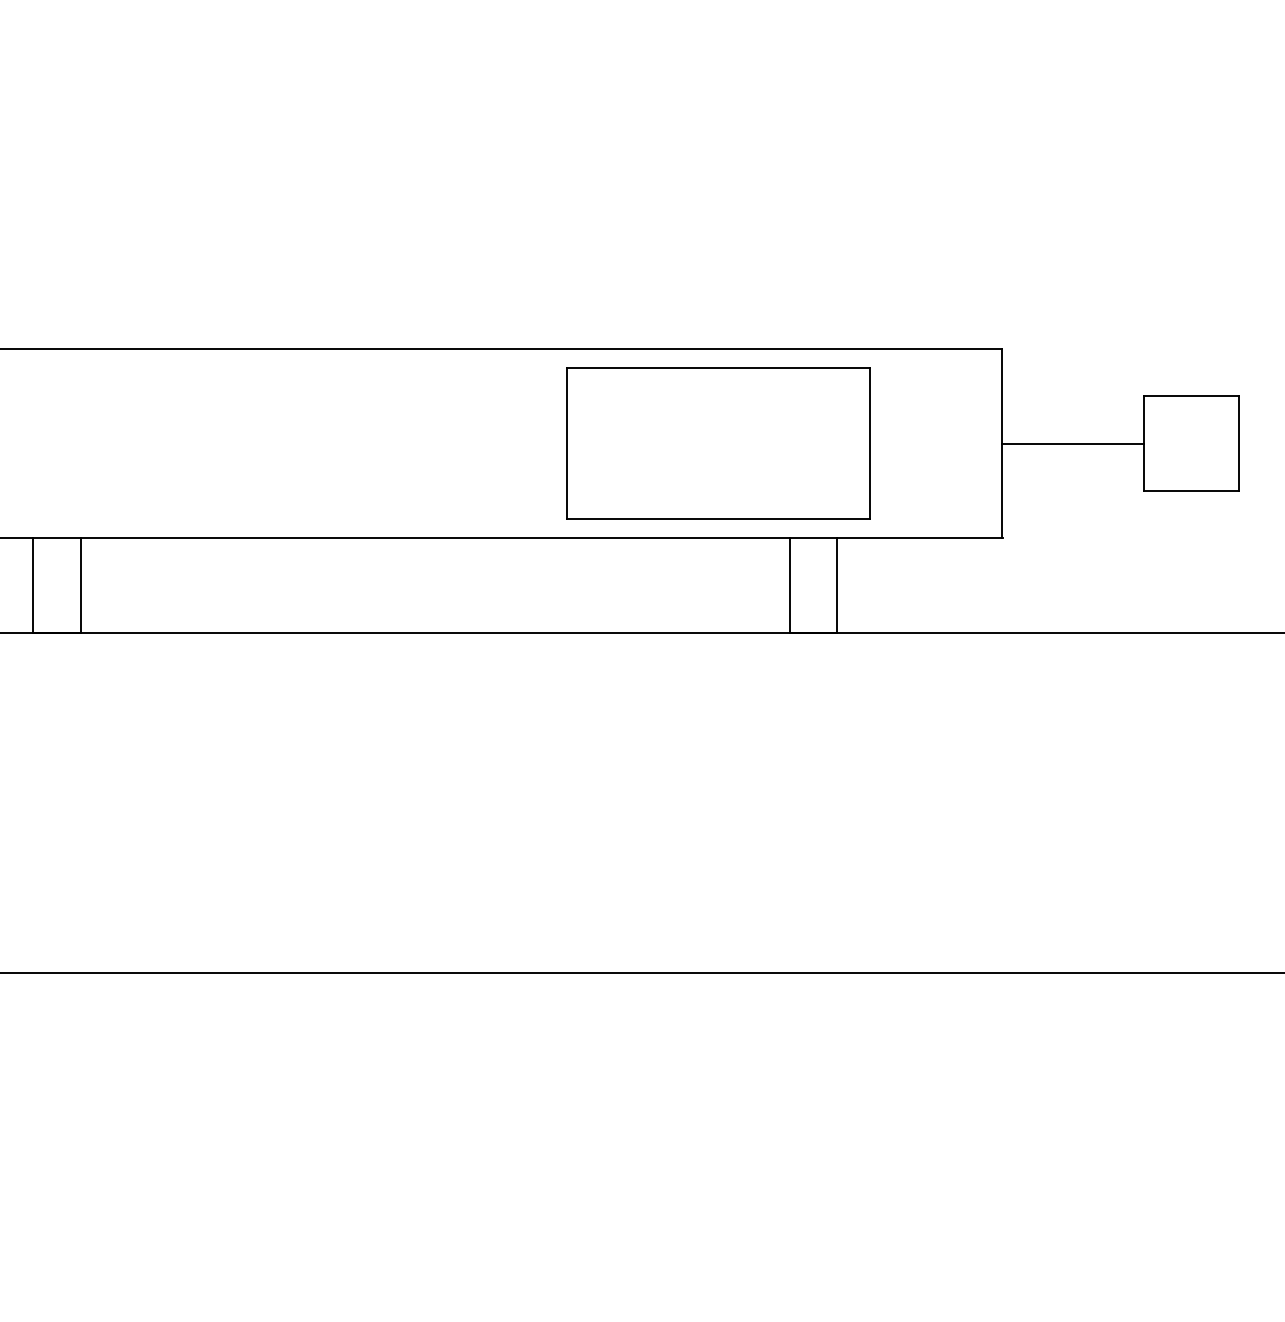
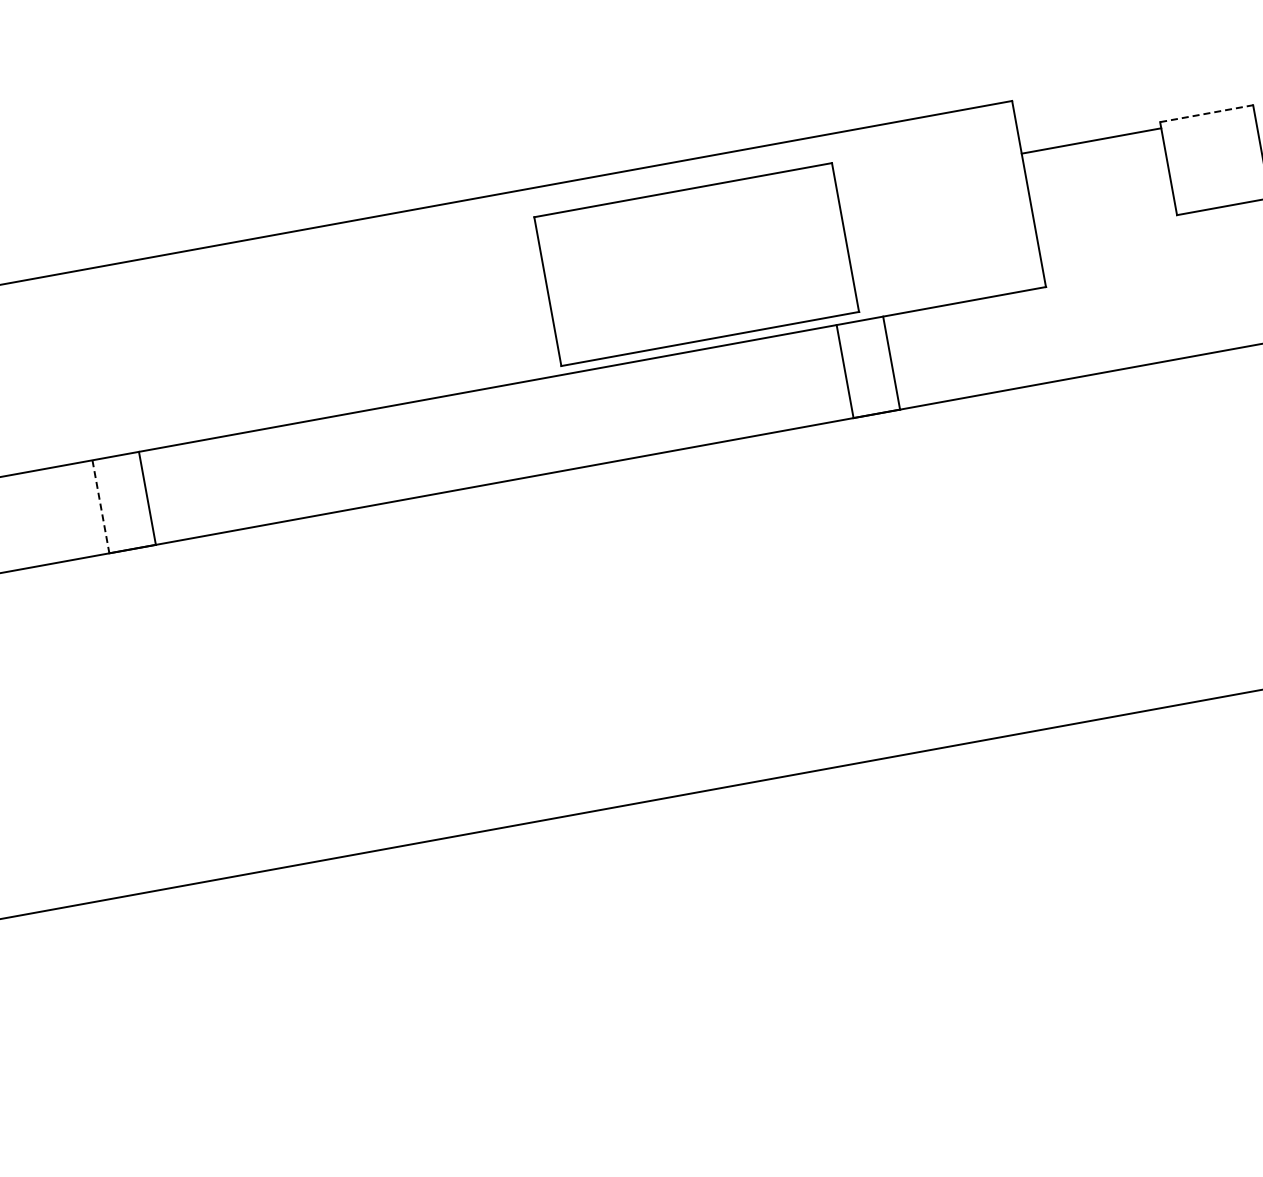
line: (1191, 396) -> (1206, 113), solid -> dashed
part: (718, 443) -> (696, 264), moved
line: (1073, 443) -> (1091, 140), moved
line: (33, 585) -> (101, 506), solid -> dashed

